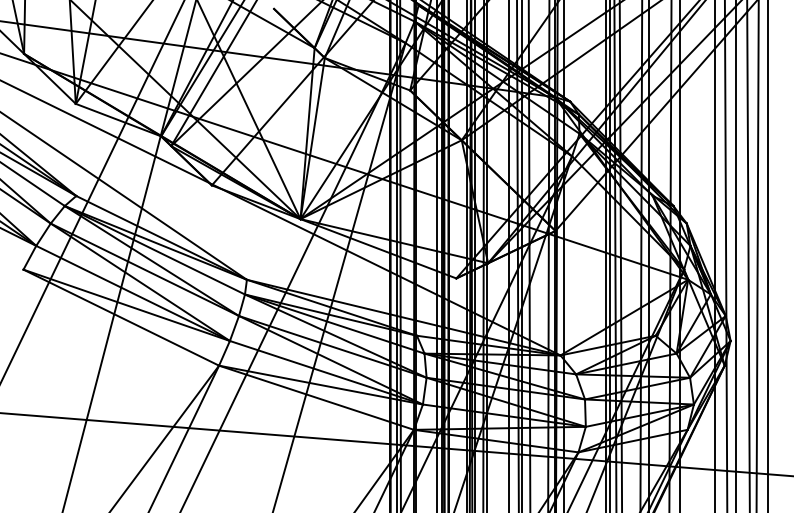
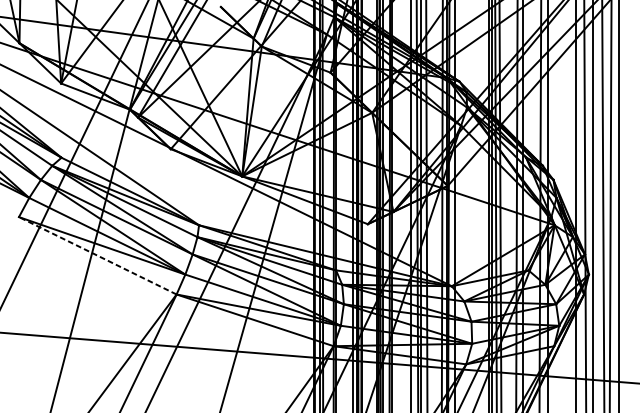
line: (121, 317) -> (97, 255), solid -> dashed

